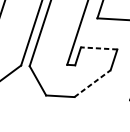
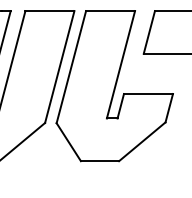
line: (99, 48) -> (148, 94), dashed -> solid
line: (92, 83) -> (142, 141), dashed -> solid

